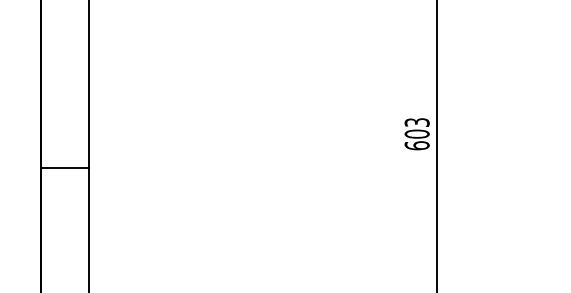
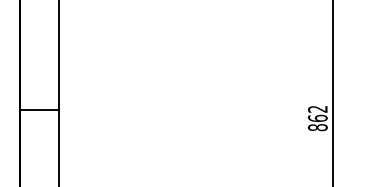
text: (416, 134) -> (317, 118), 603 -> 862
line: (64, 168) -> (39, 110), moved

